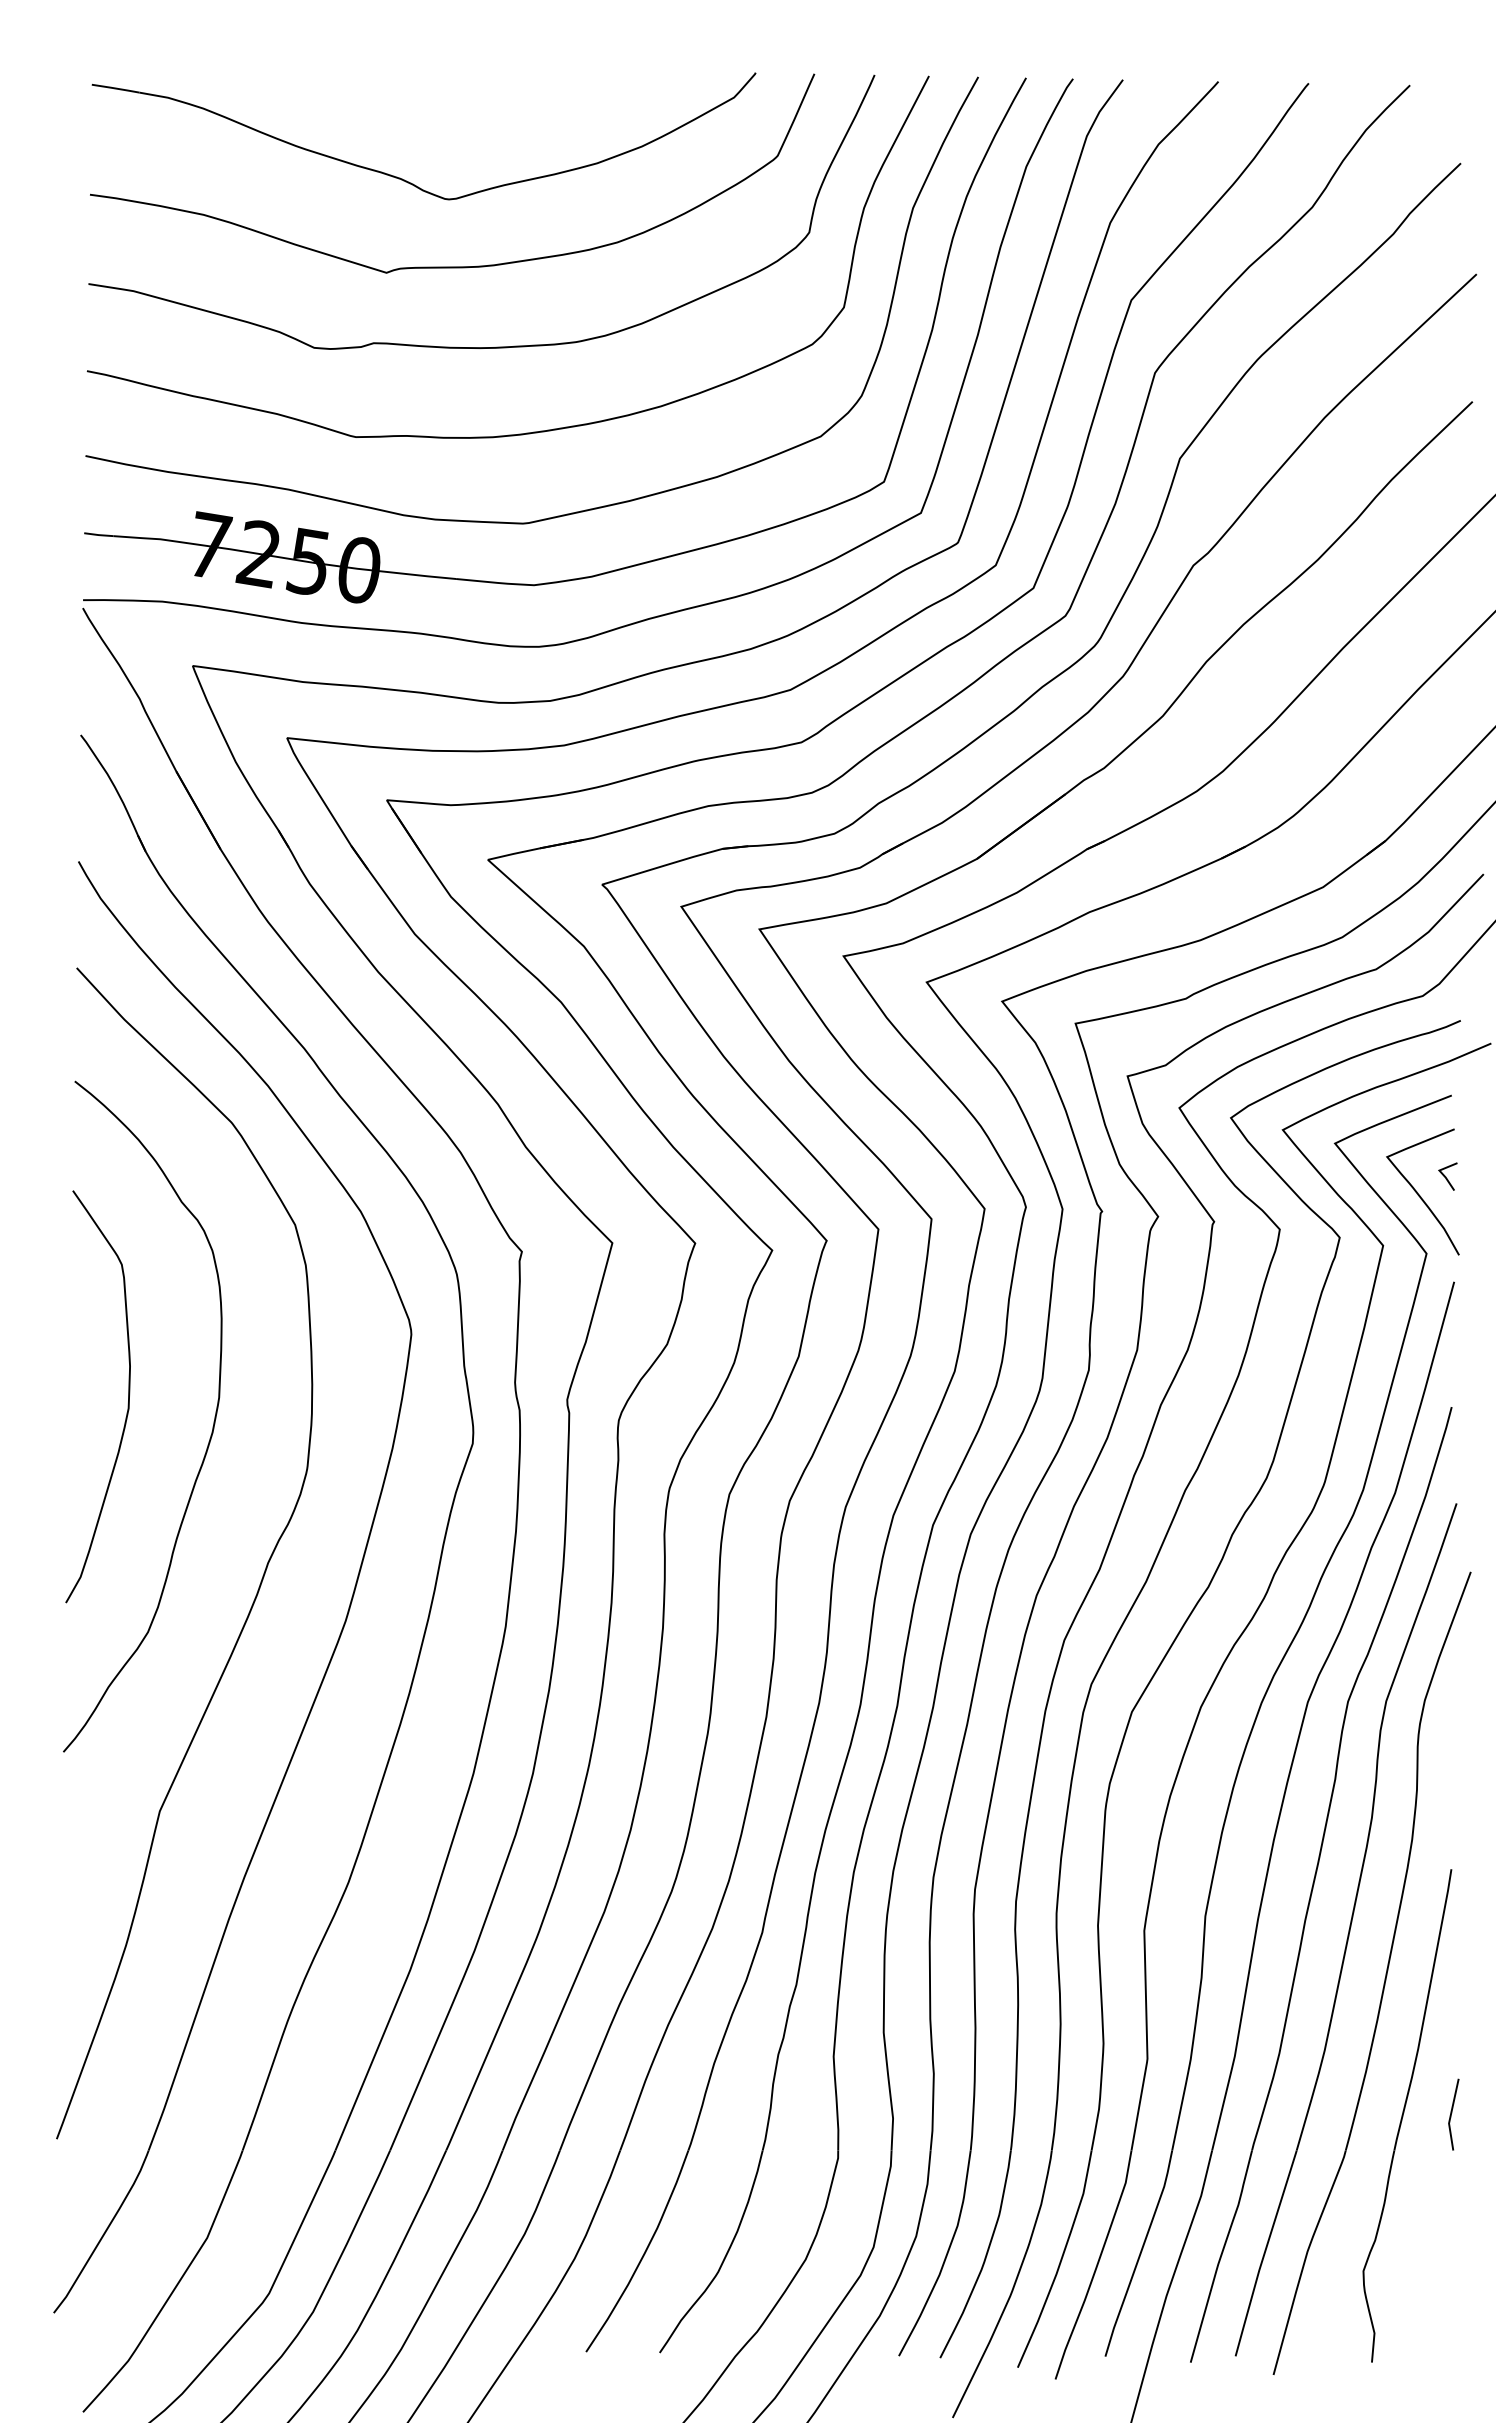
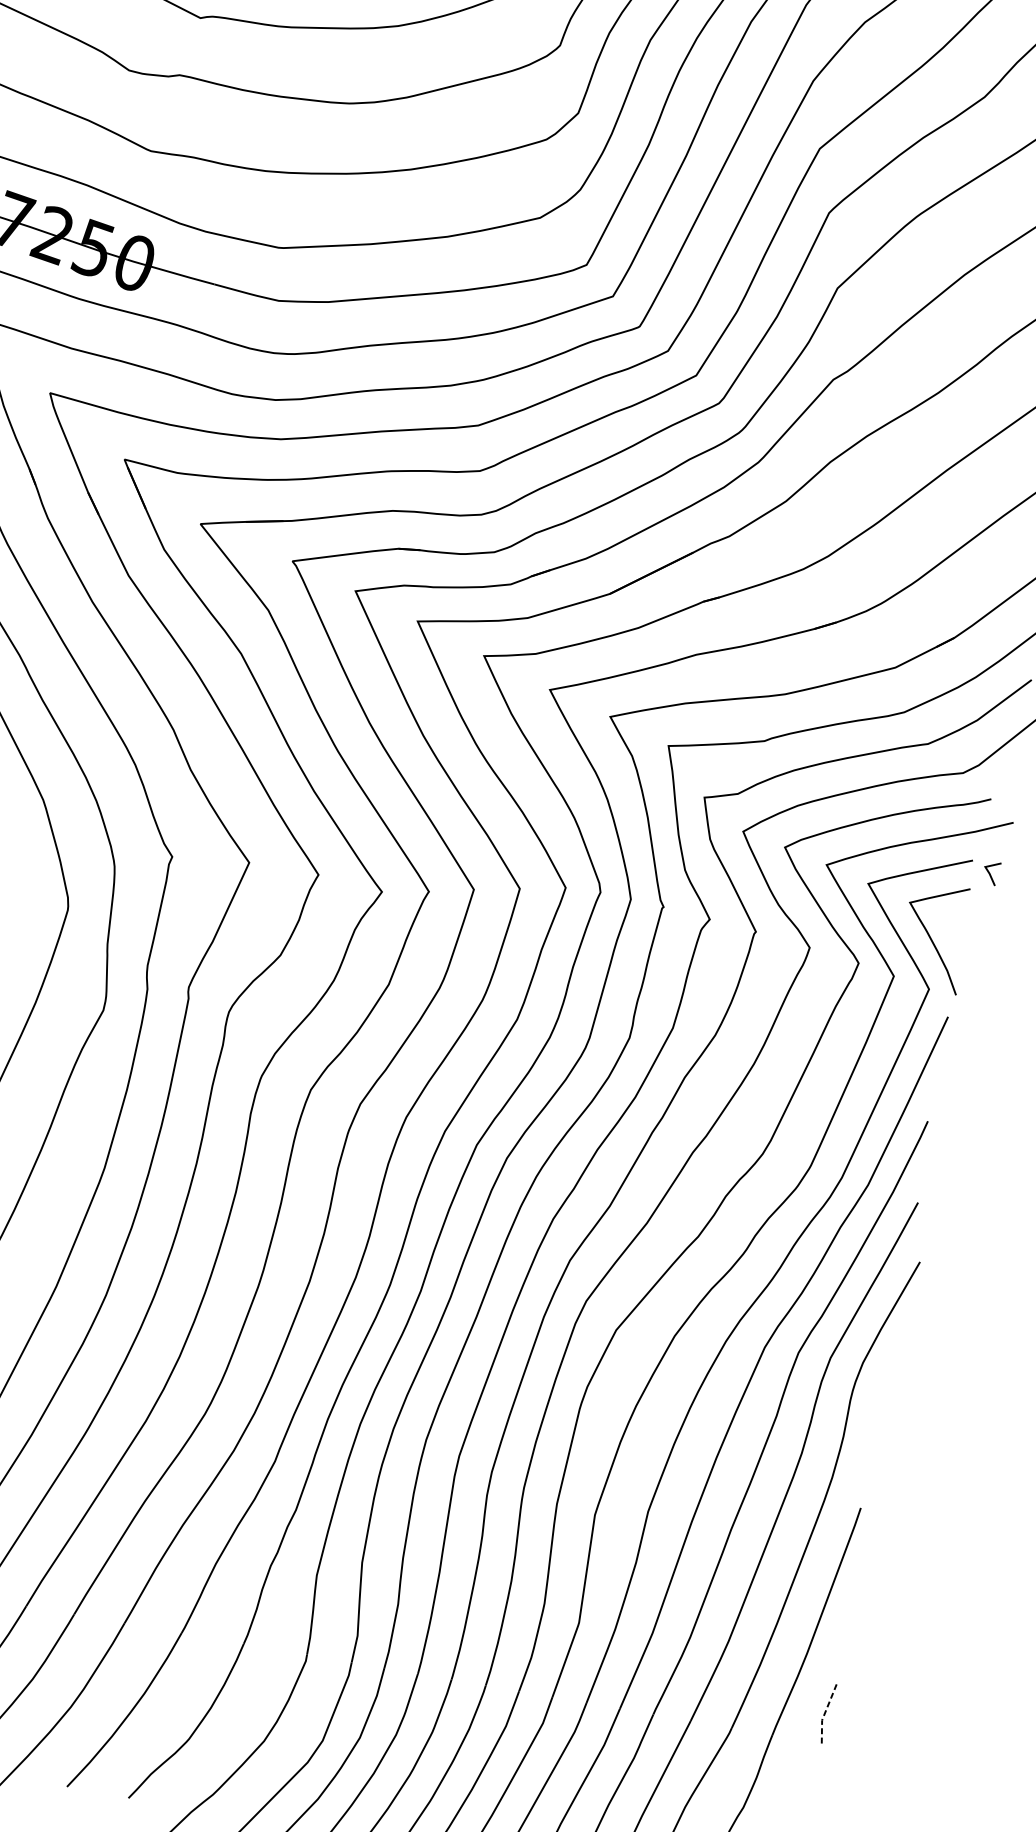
line: (1446, 1176) -> (990, 873), moved
line: (1450, 2115) -> (824, 1713), solid -> dashed

